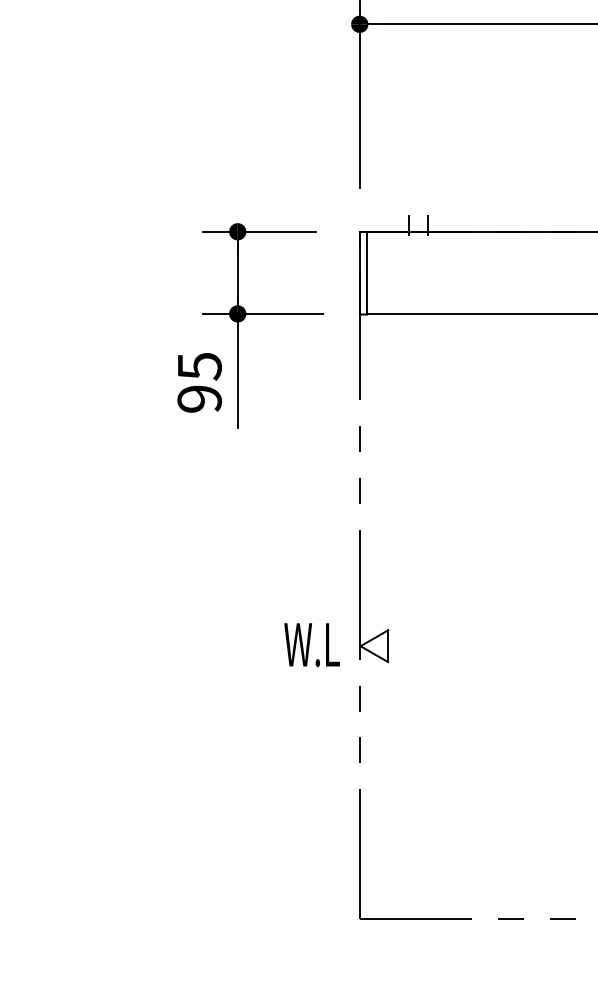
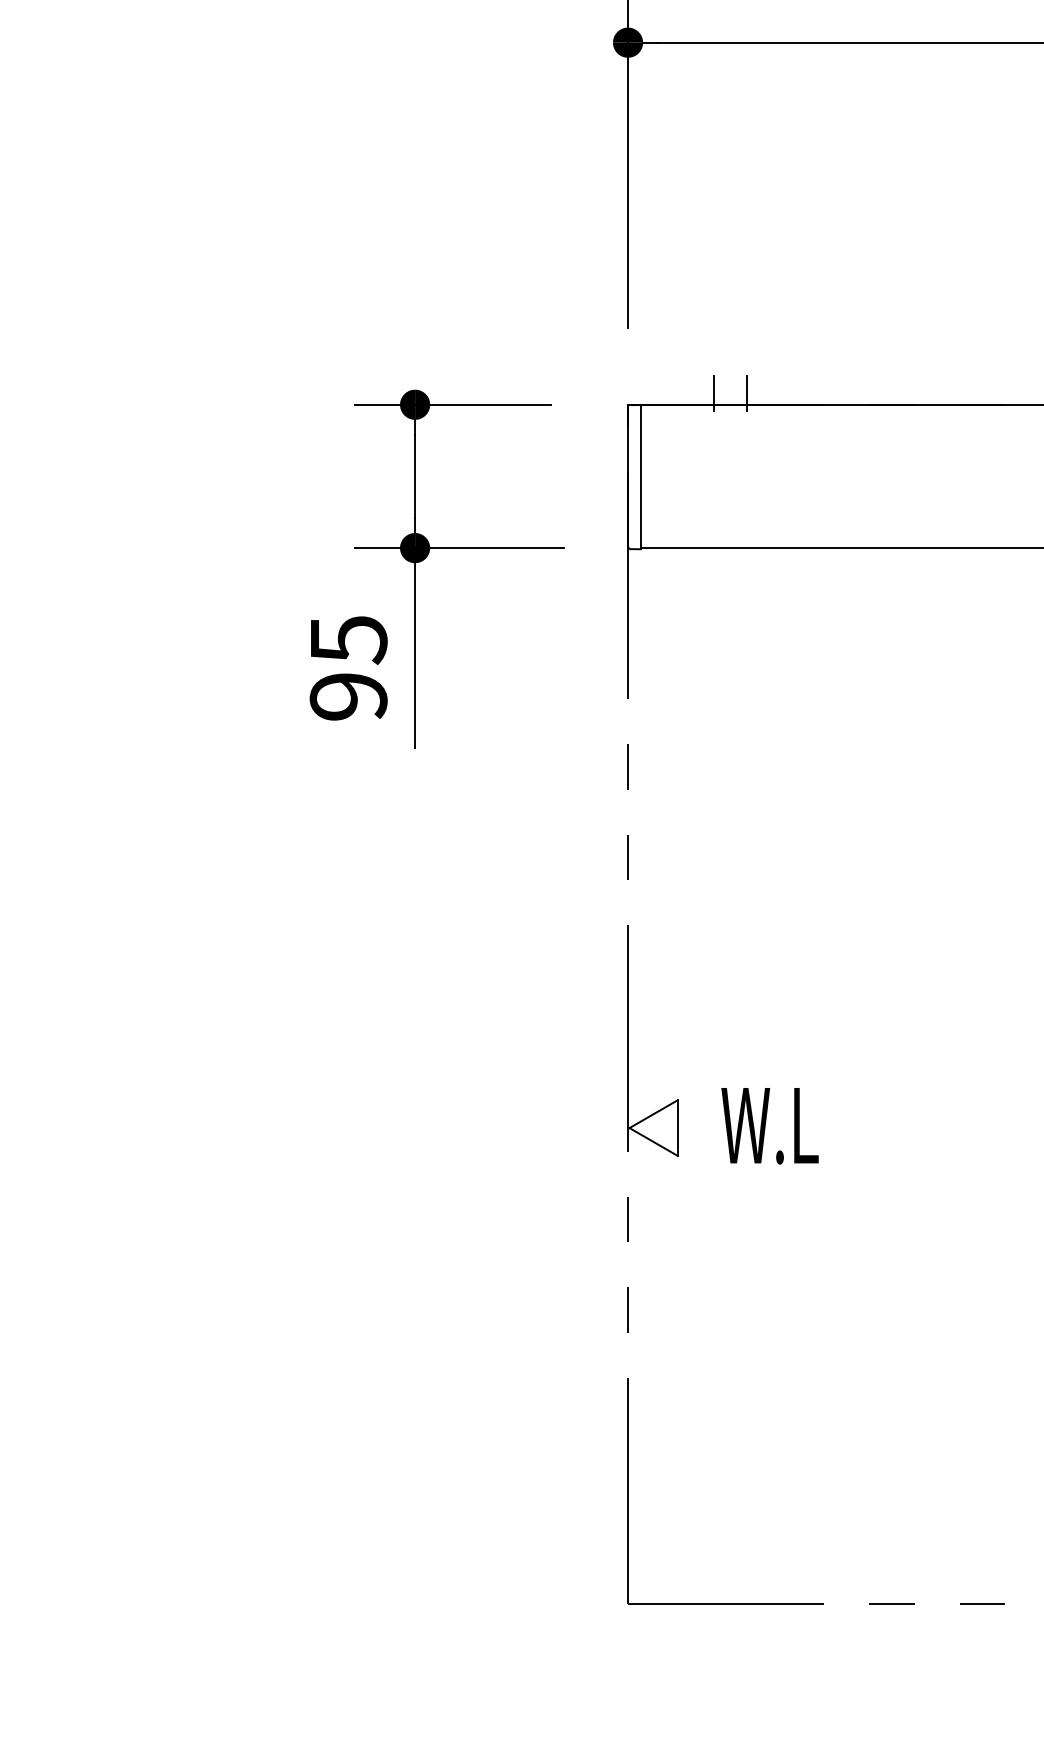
text: (311, 645) -> (768, 1126), moved

